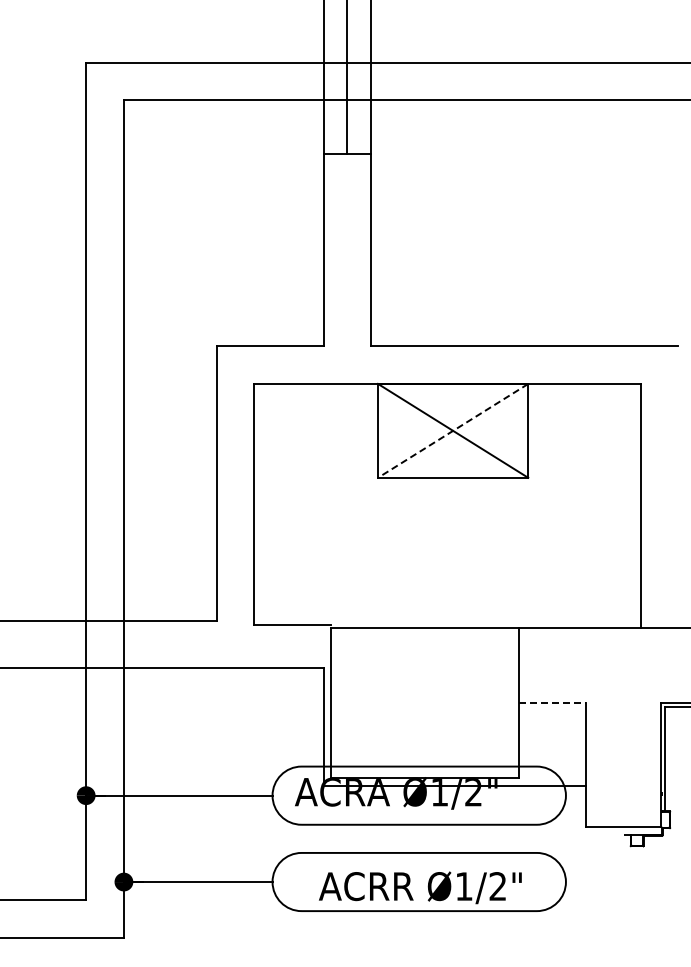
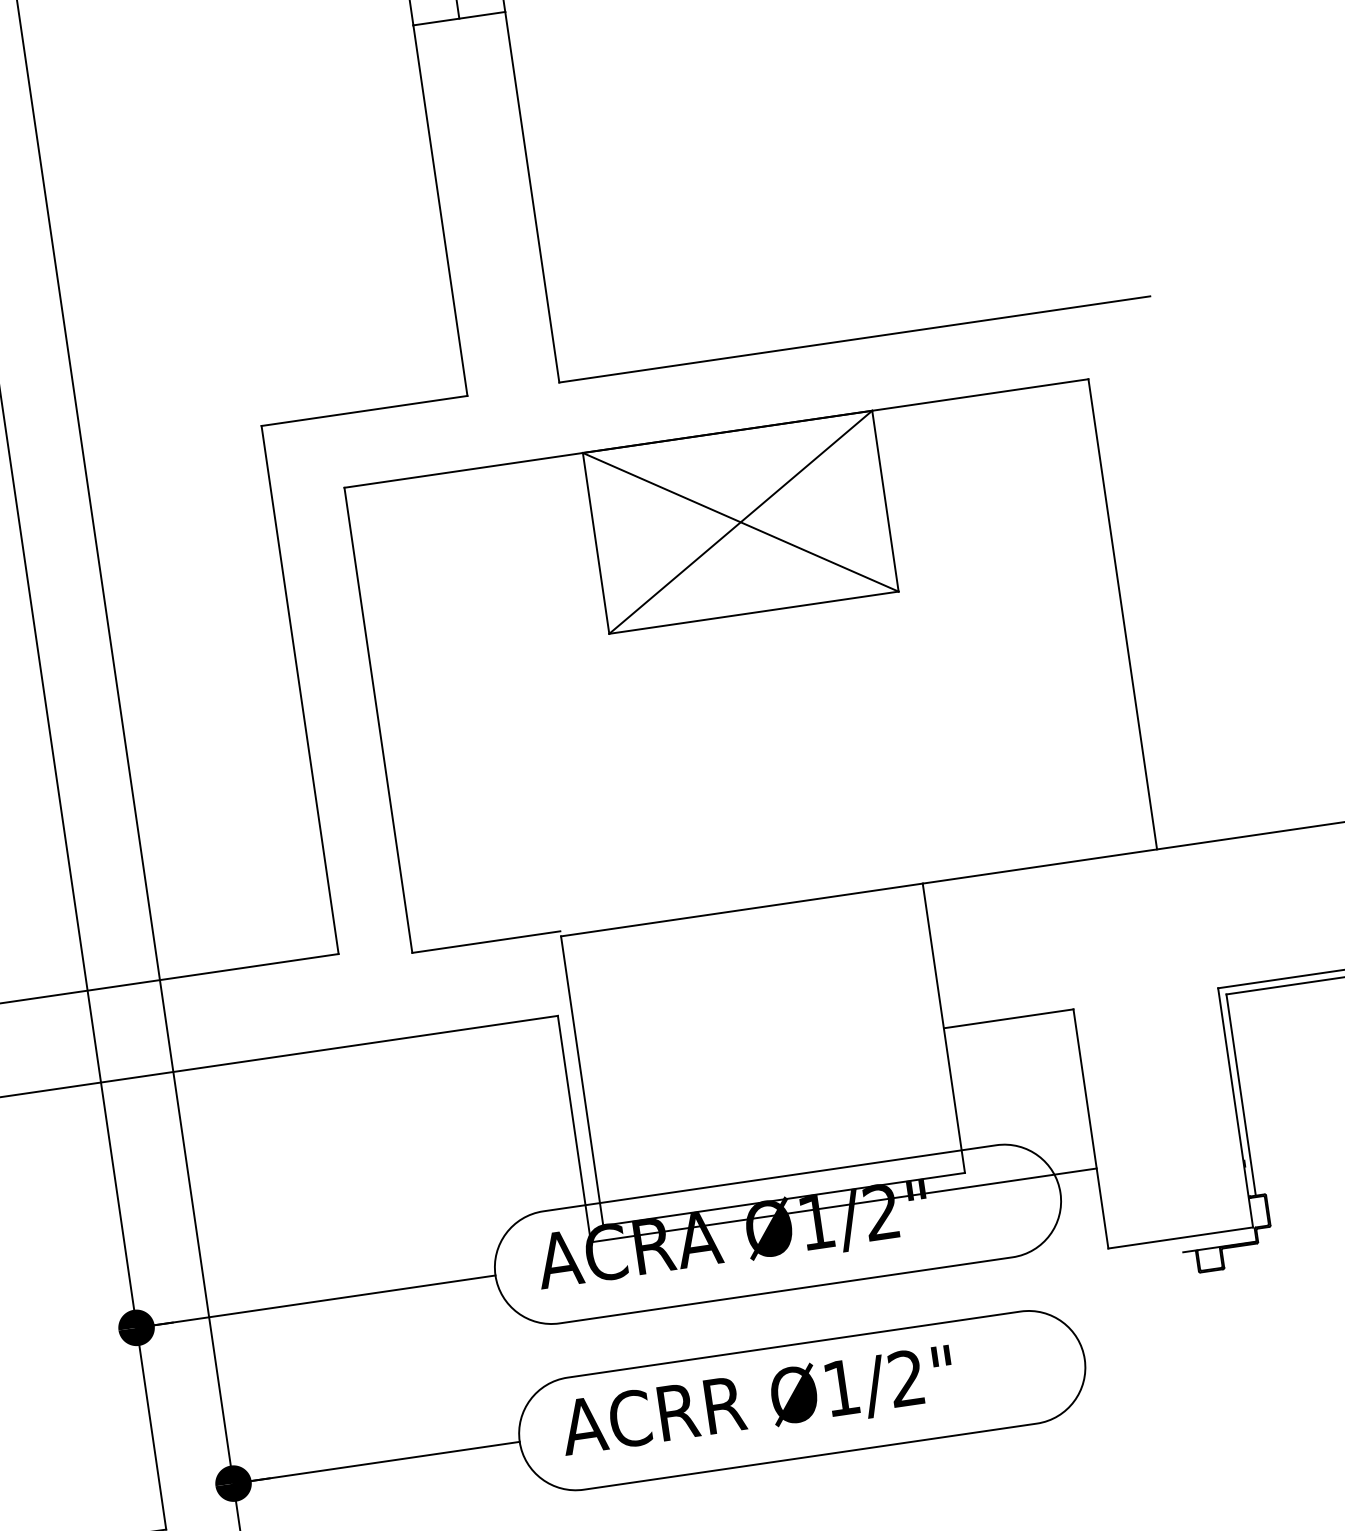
line: (453, 430) -> (741, 521), dashed -> solid
line: (553, 703) -> (1010, 1019), dashed -> solid
text: (420, 887) -> (757, 1402), moved

